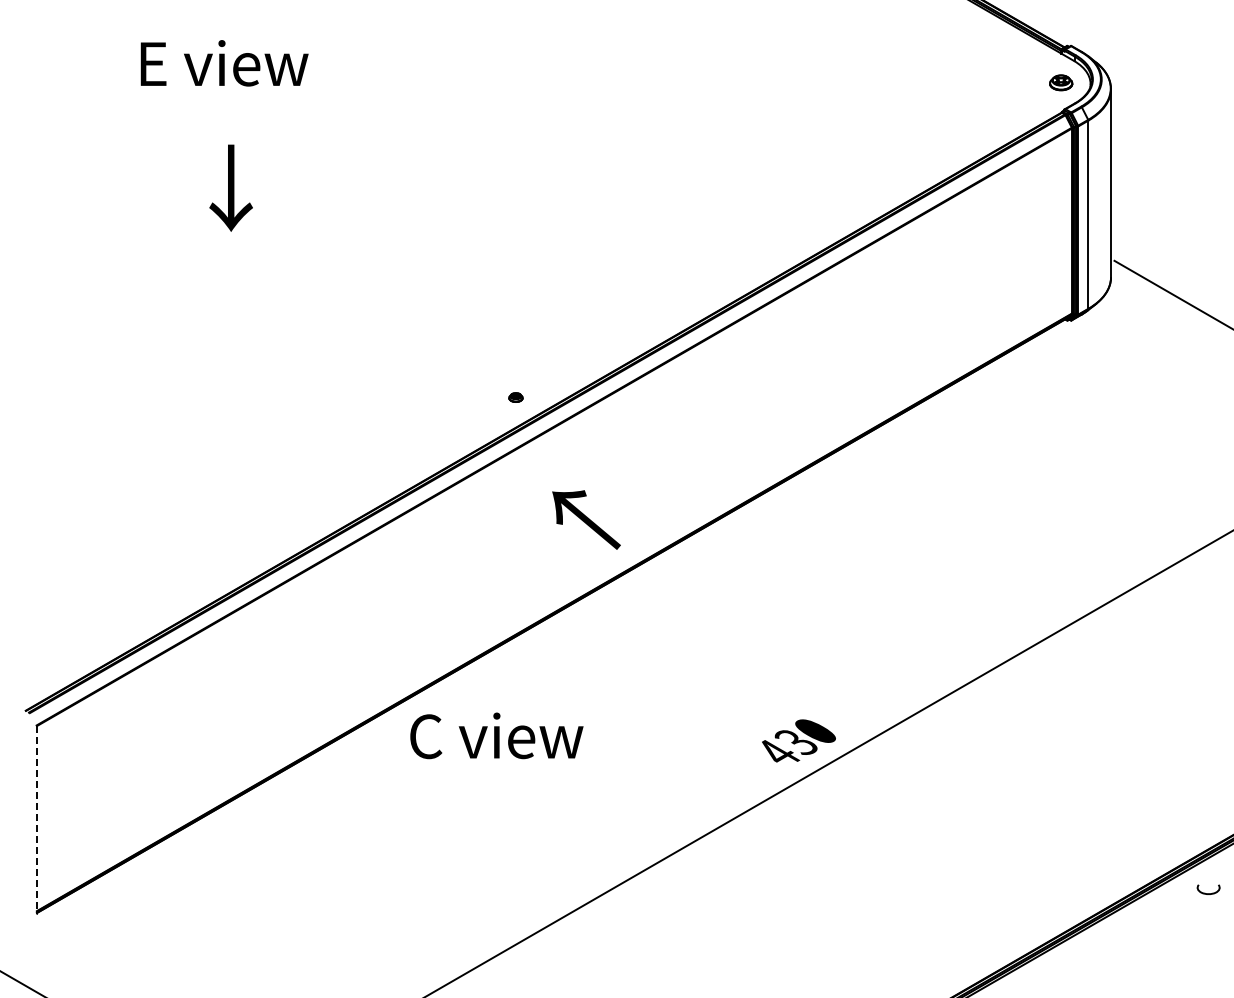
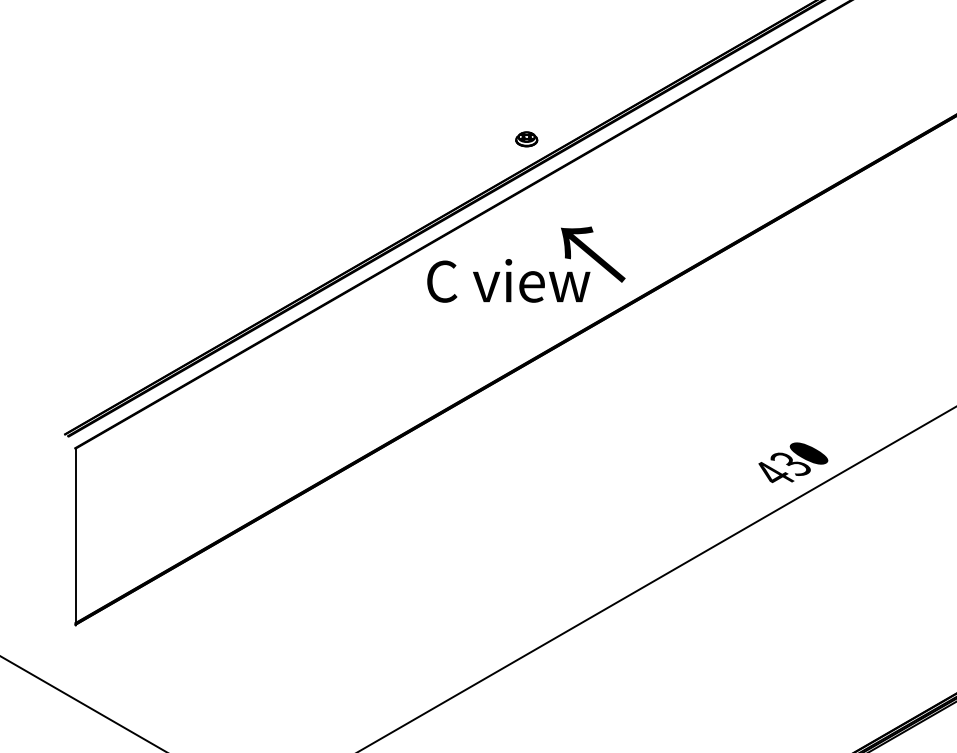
part: (515, 397) -> (526, 139), size x1.67
text: (496, 735) -> (508, 280), moved
line: (37, 819) -> (76, 536), dashed -> solid

